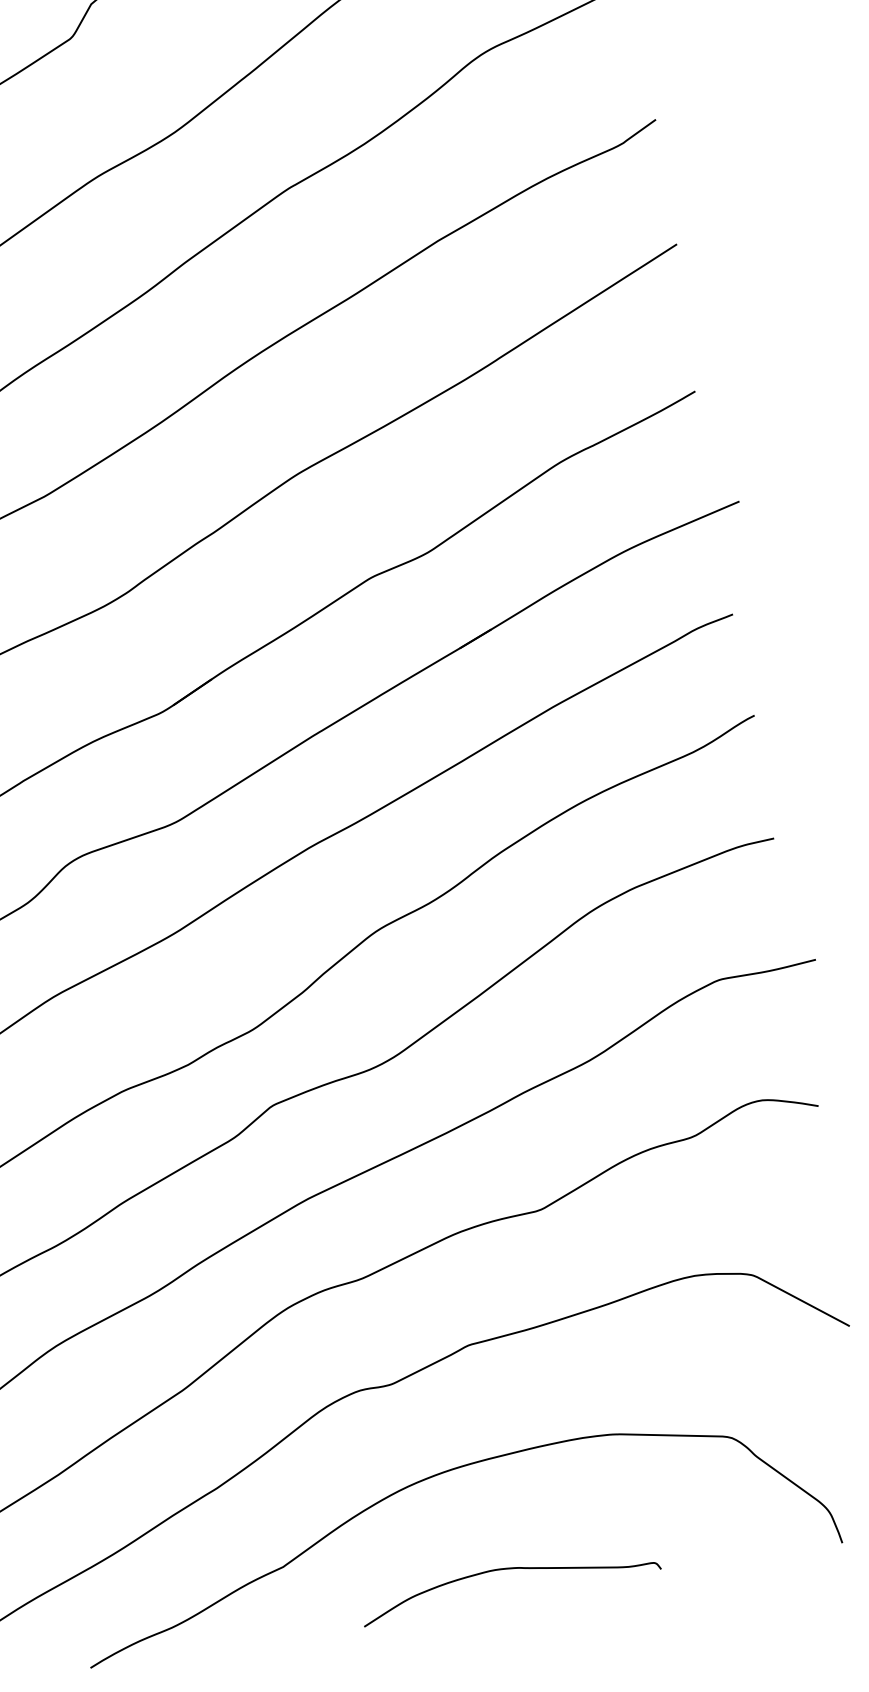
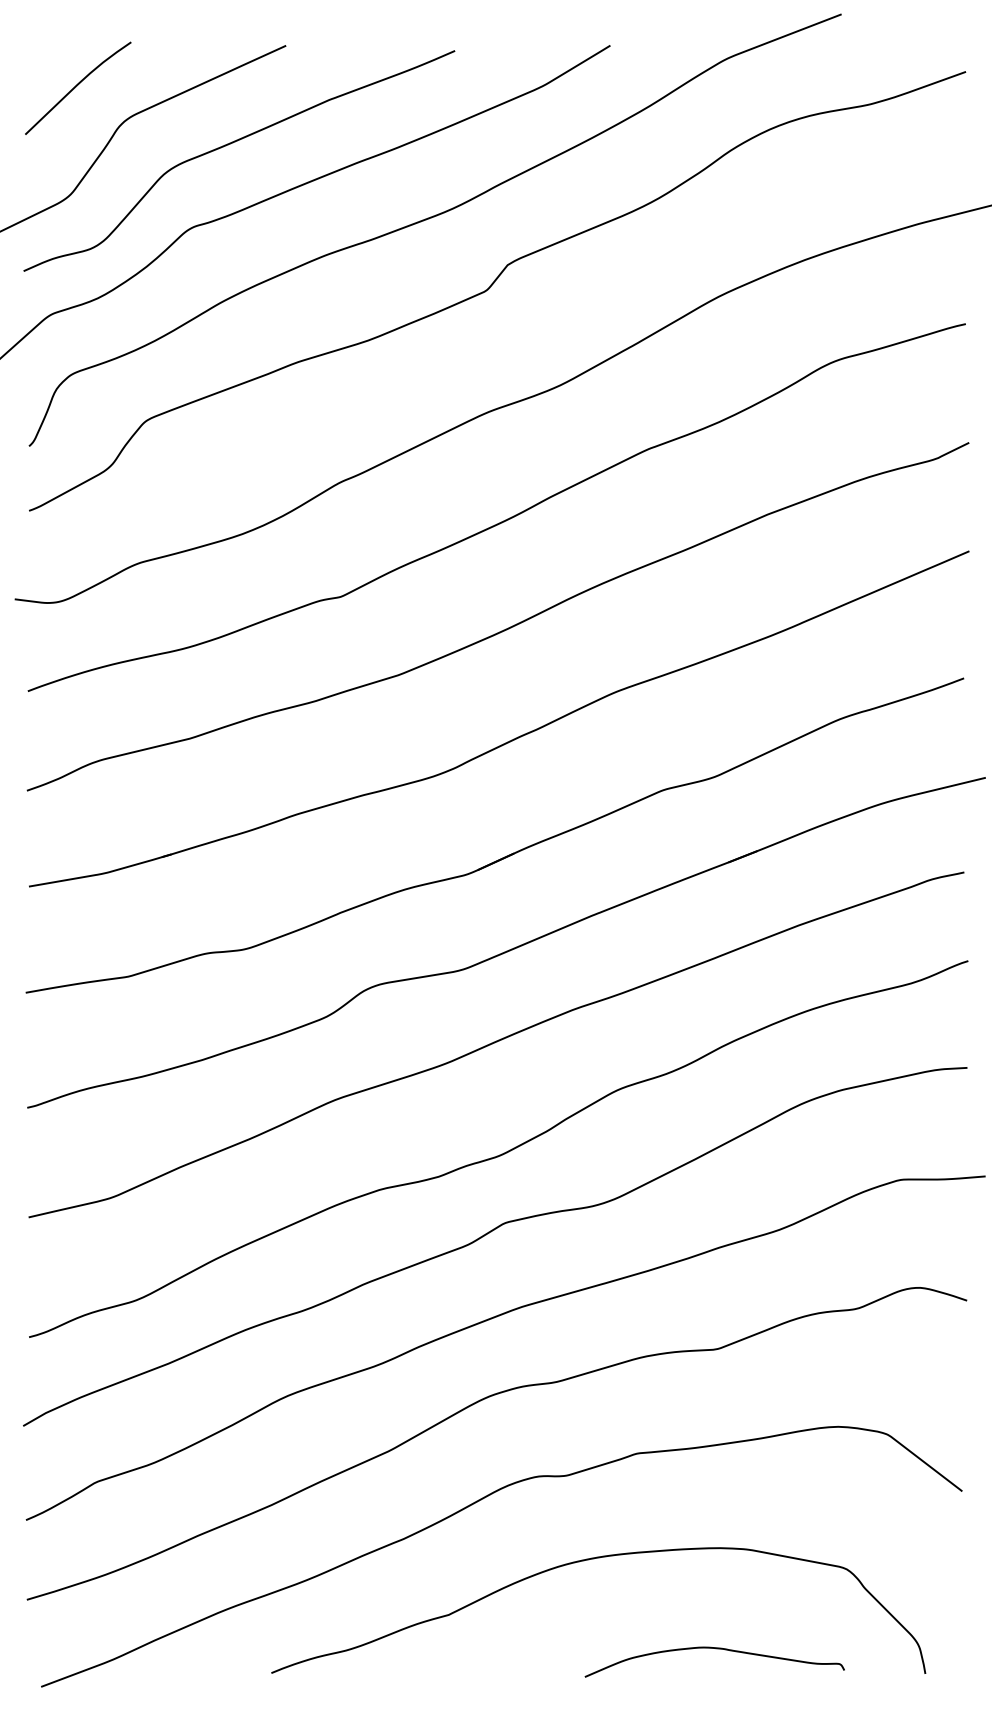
curve: (510, 1569) -> (716, 1649), moved

